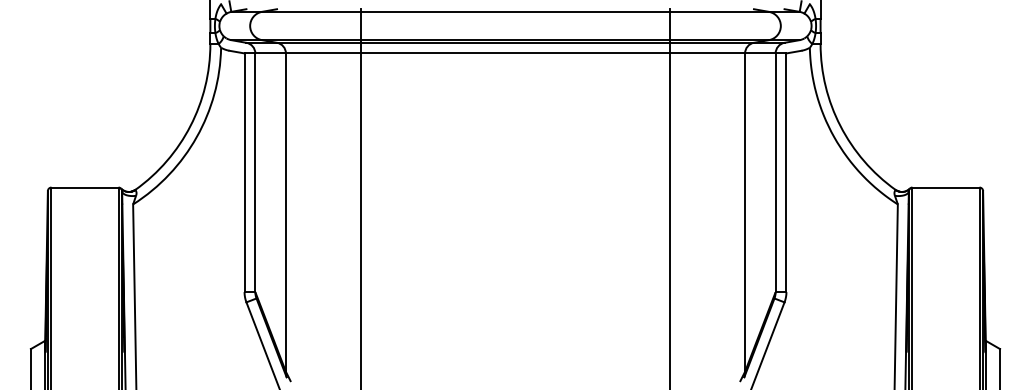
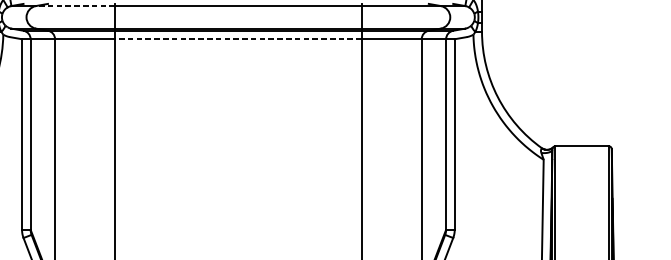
line: (310, 11) -> (74, 5), solid -> dashed
line: (515, 53) -> (238, 39), solid -> dashed

